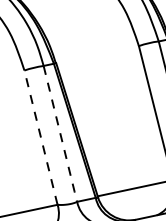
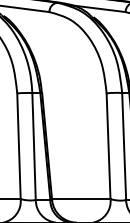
line: (60, 133) -> (34, 146), dashed -> solid
line: (40, 138) -> (18, 146), dashed -> solid

